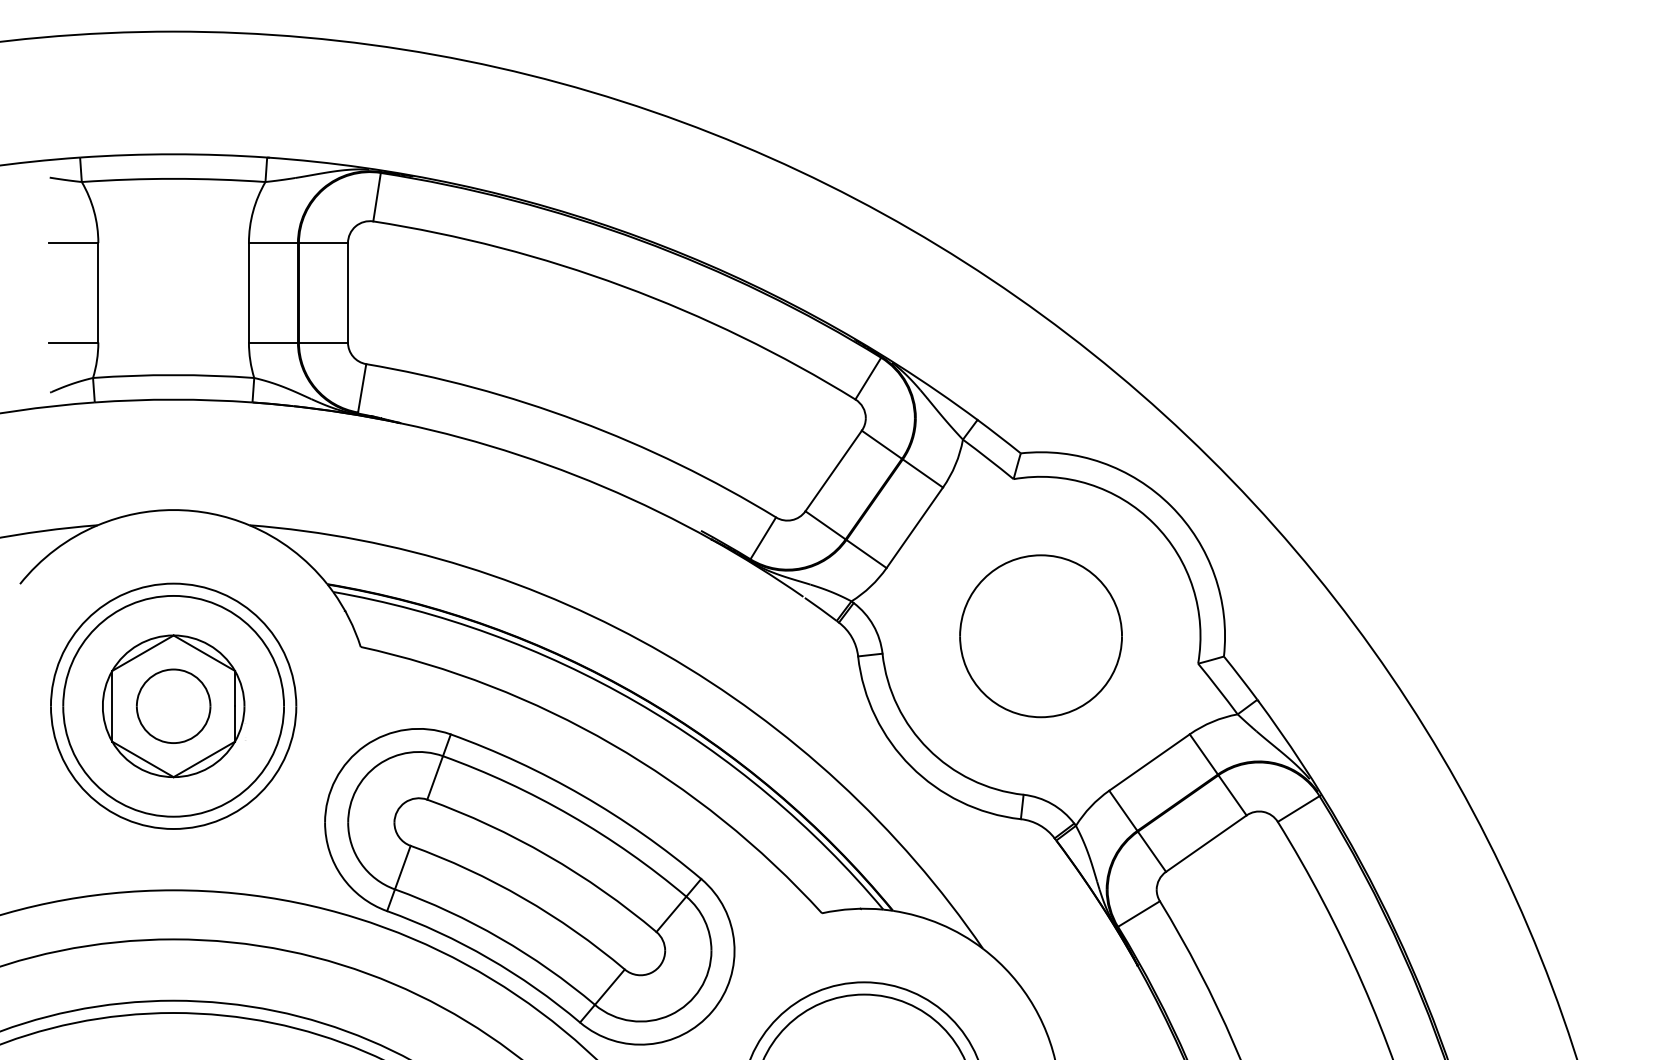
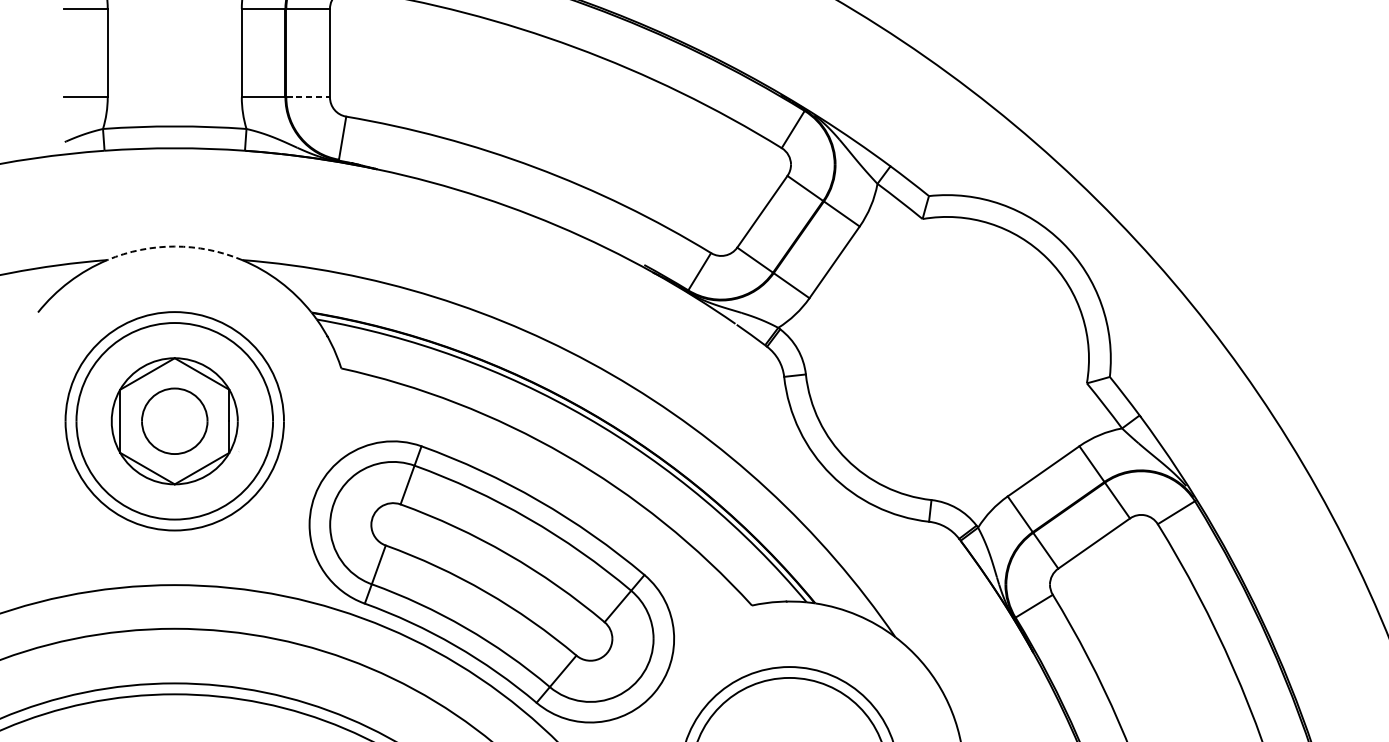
line: (323, 342) -> (308, 97), solid -> dashed
arc: (173, 510) -> (174, 246), solid -> dashed
part: (1040, 636) -> (946, 359), removed

